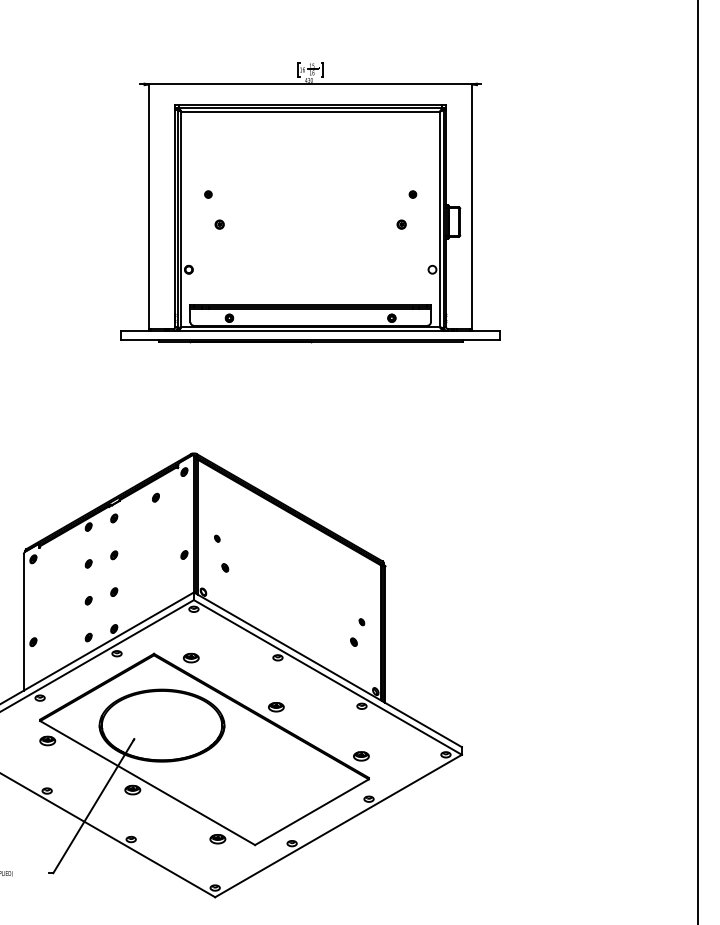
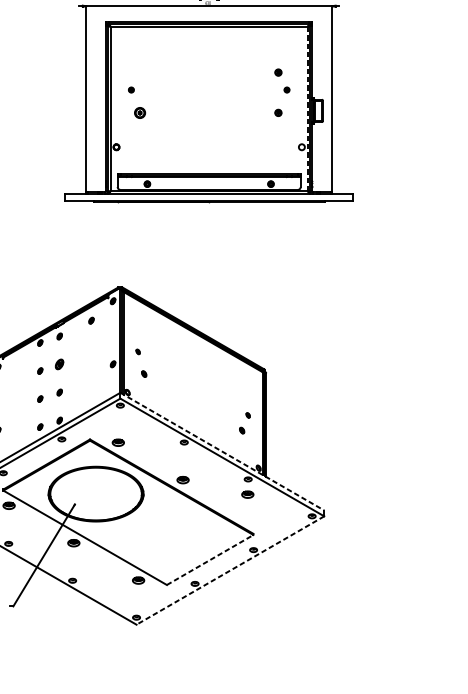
part: (401, 171) -> (278, 72), added
line: (439, 219) -> (307, 109), solid -> dashed
part: (219, 224) -> (139, 112), size x1.6
part: (114, 555) -> (59, 364), size x1.6
line: (327, 669) -> (221, 451), solid -> dashed
part: (361, 756) -> (247, 494), moved
line: (311, 812) -> (209, 560), solid -> dashed
line: (338, 826) -> (230, 570), solid -> dashed

